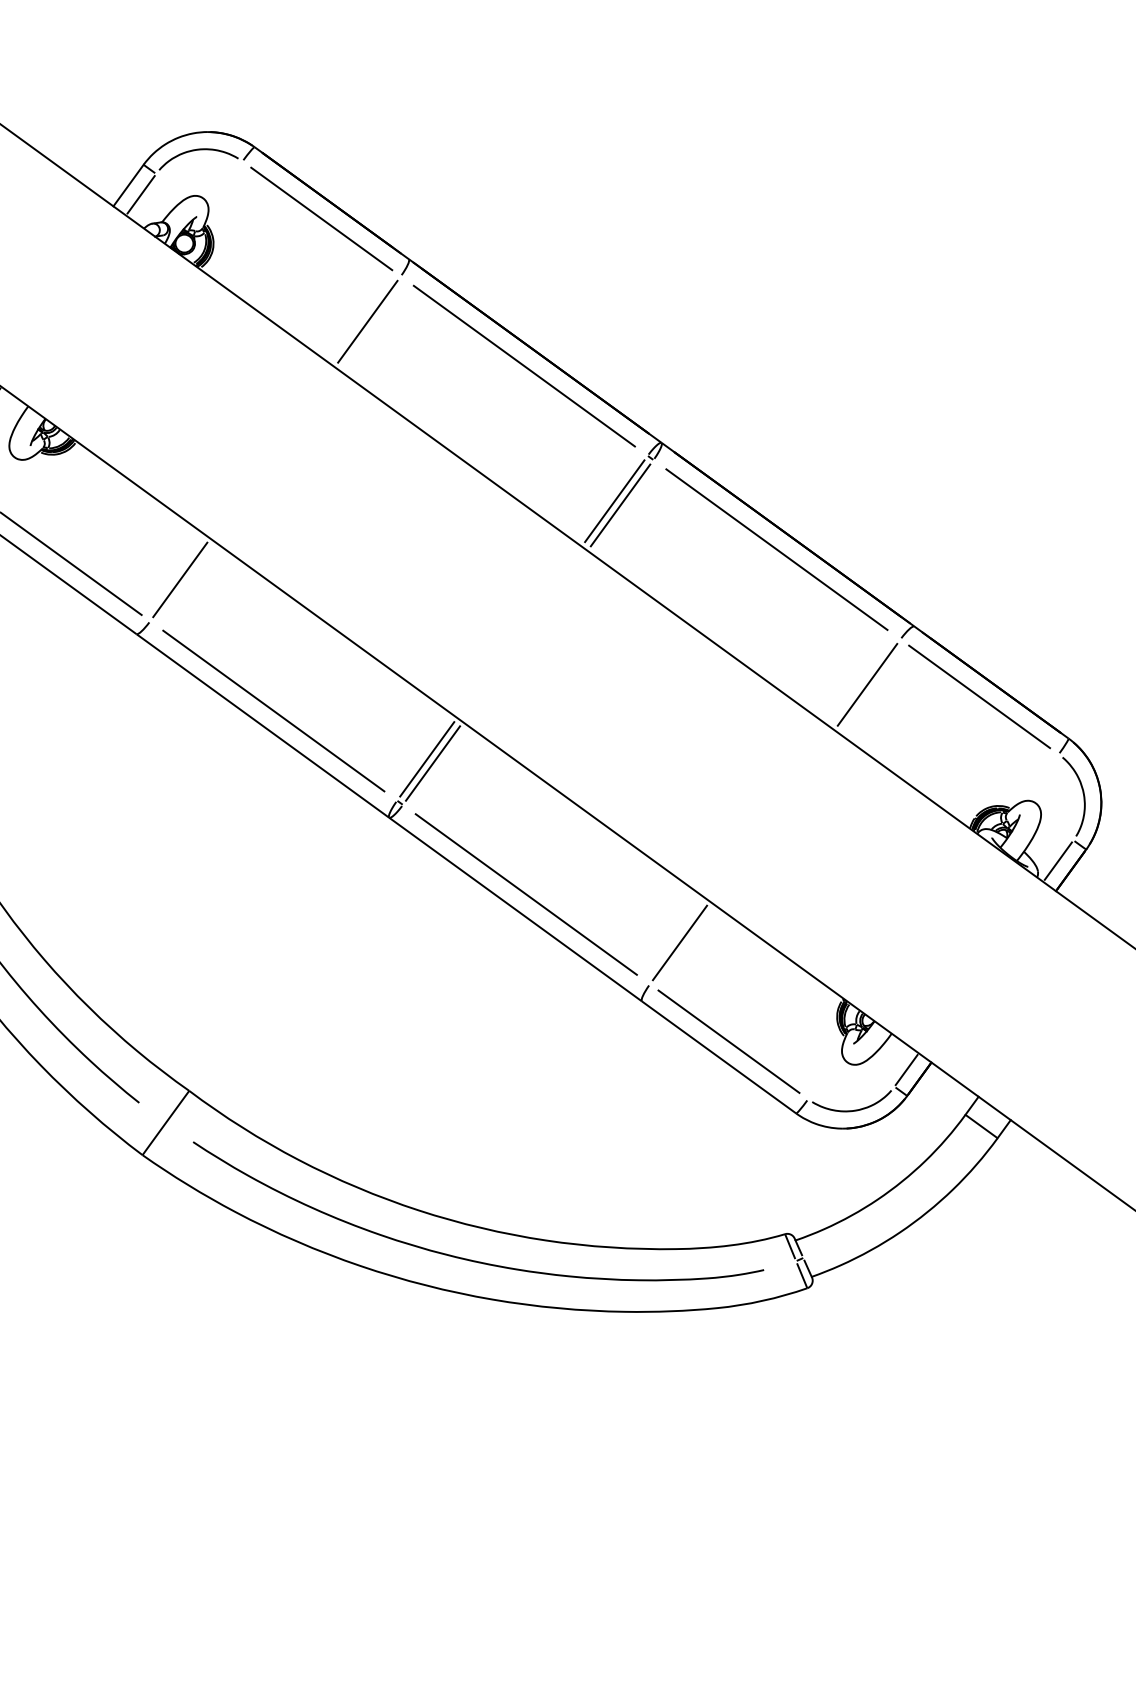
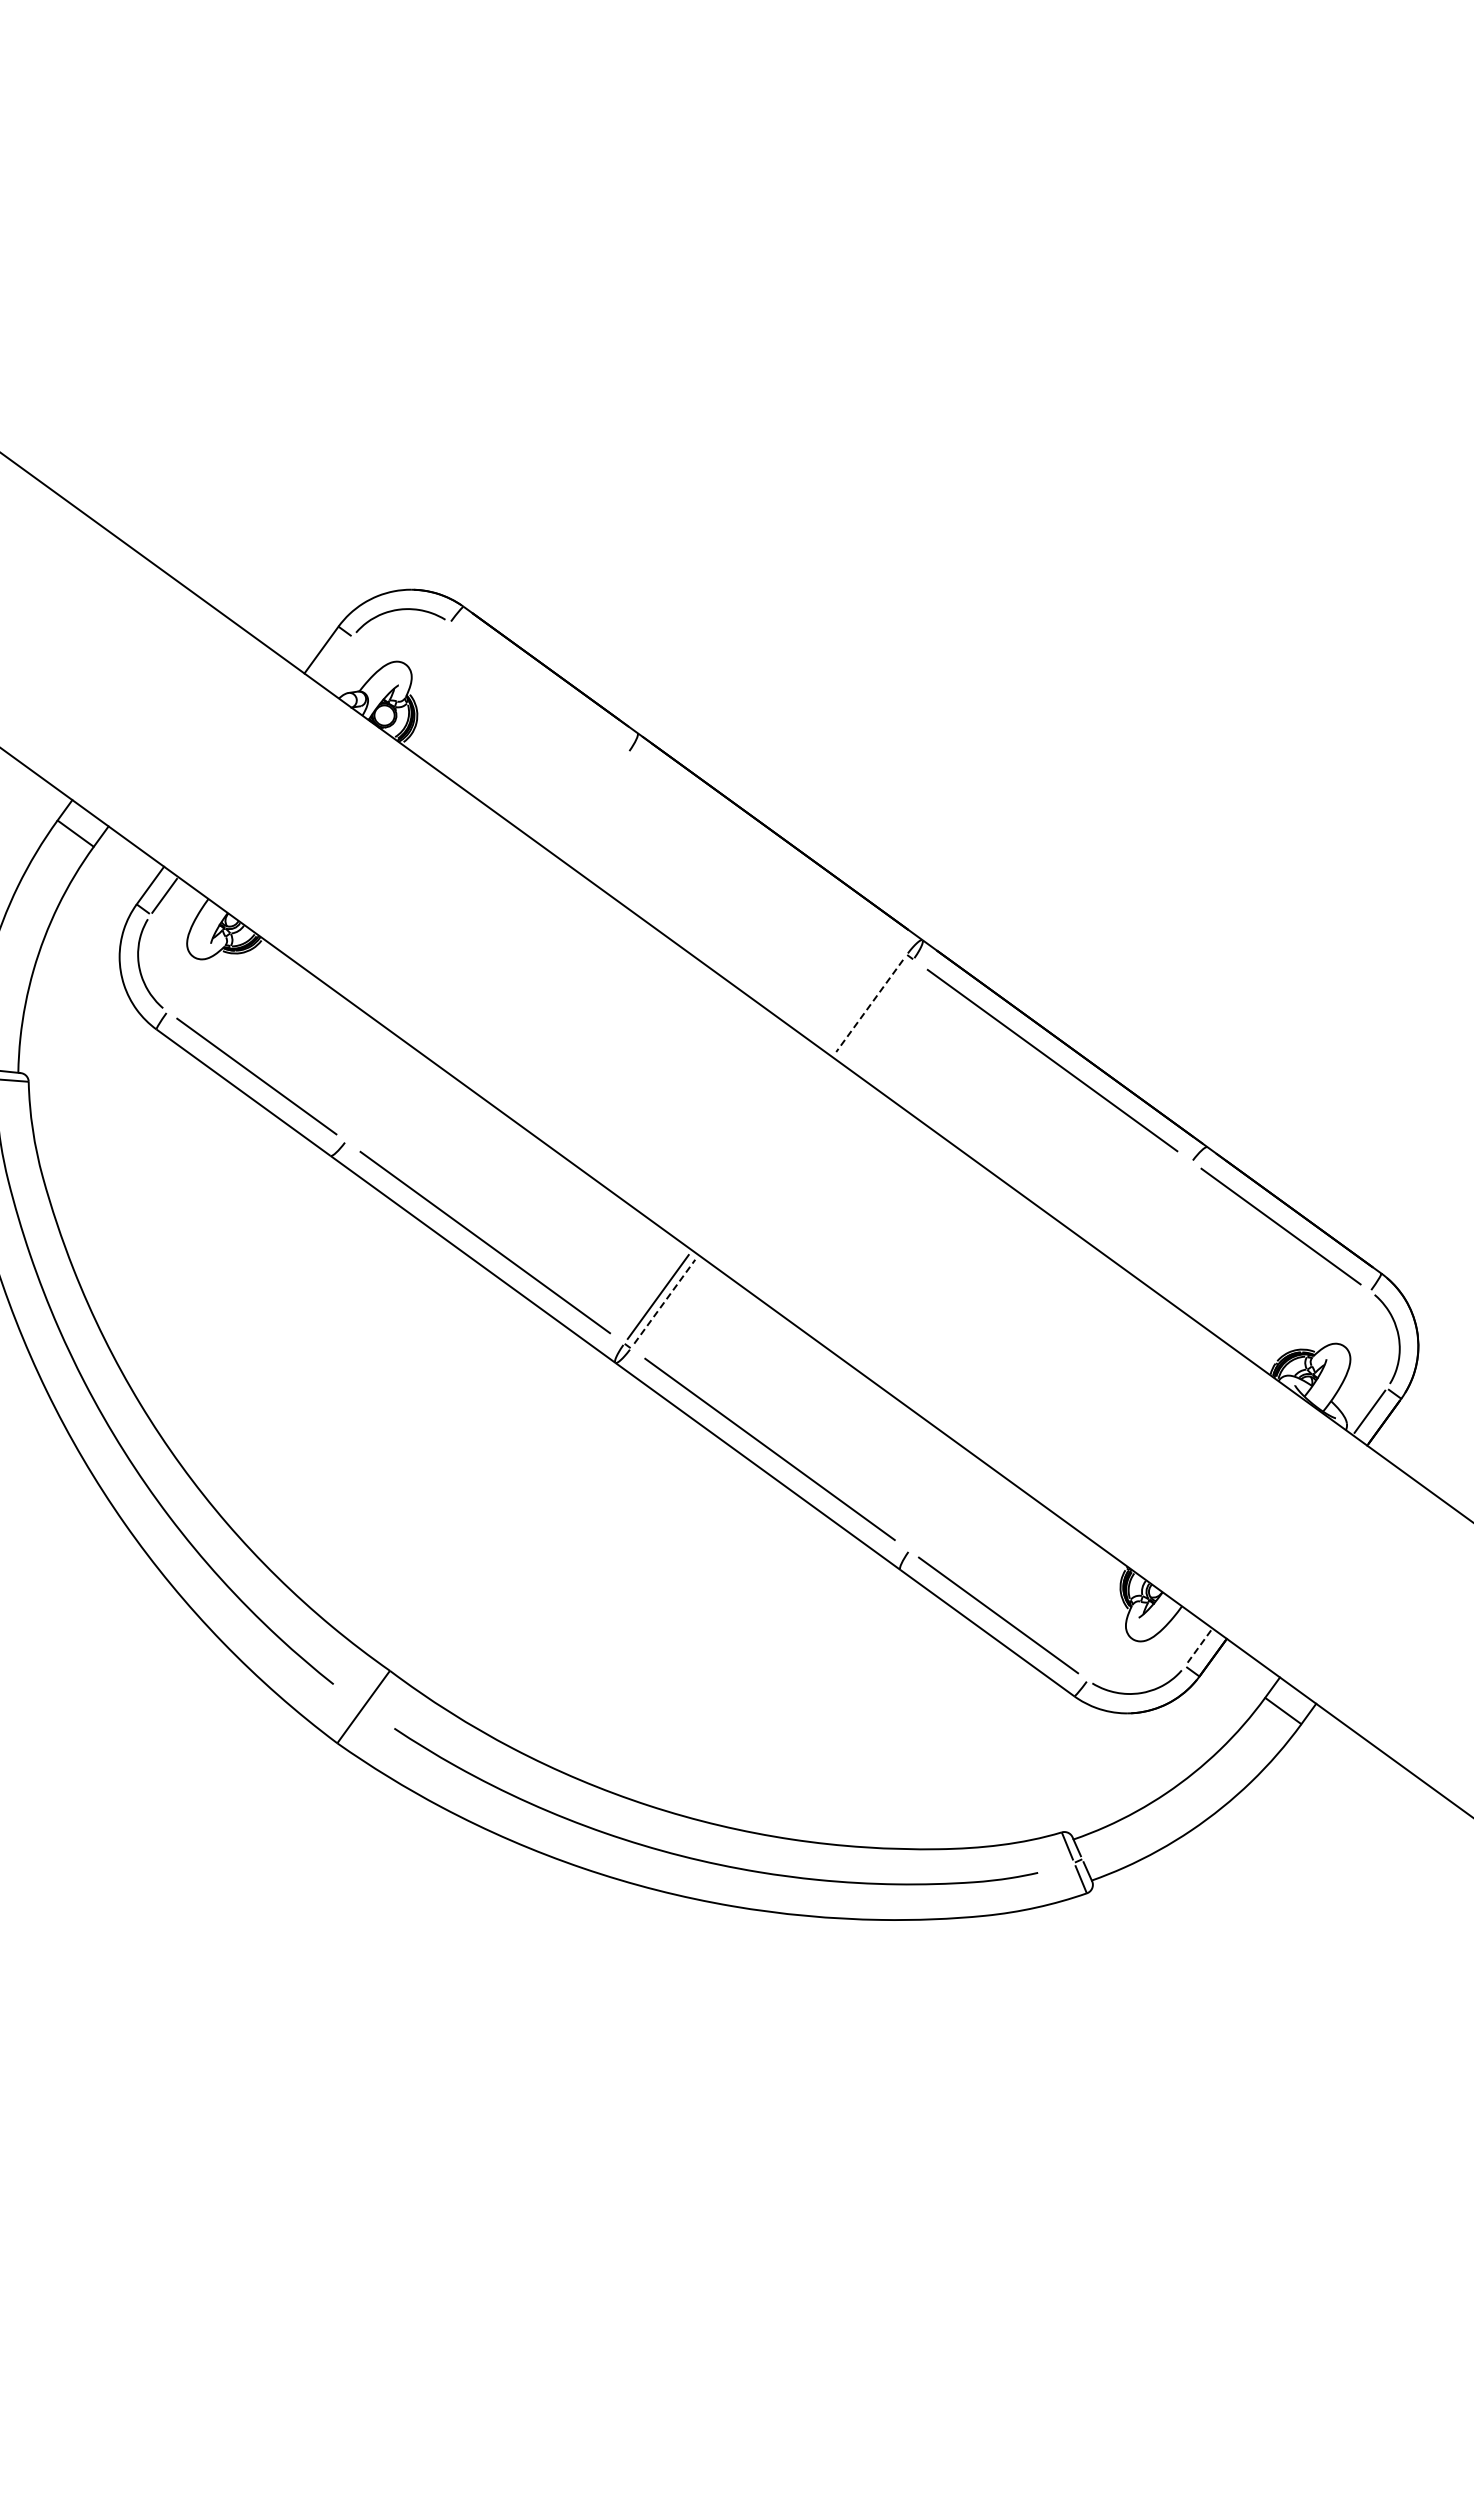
line: (140, 194) -> (335, 660), removed
line: (320, 218) -> (538, 687), removed
line: (367, 321) -> (590, 803), removed
line: (524, 365) -> (767, 853), removed
line: (614, 500) -> (869, 1005), solid -> dashed
line: (619, 505) -> (875, 1010), removed
line: (179, 579) -> (379, 1094), removed
line: (867, 684) -> (1154, 1212), removed
line: (432, 763) -> (664, 1301), solid -> dashed
line: (679, 943) -> (942, 1504), removed
line: (906, 1070) -> (1198, 1647), solid -> dashed

